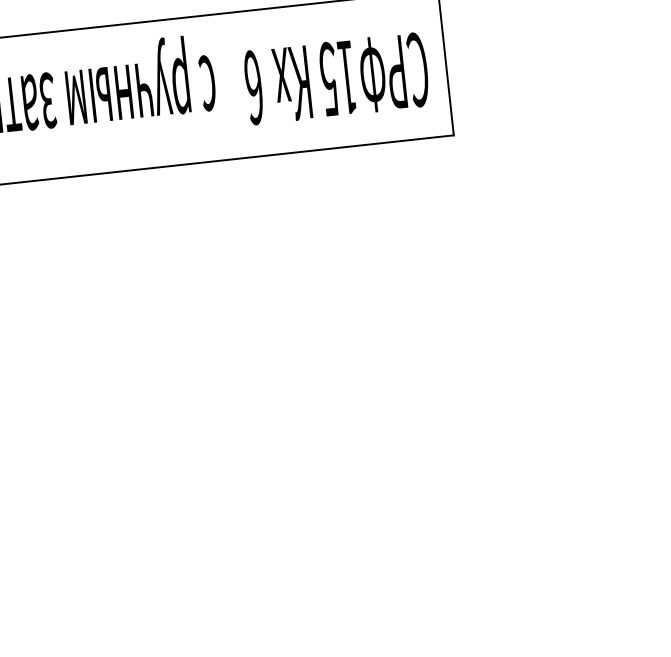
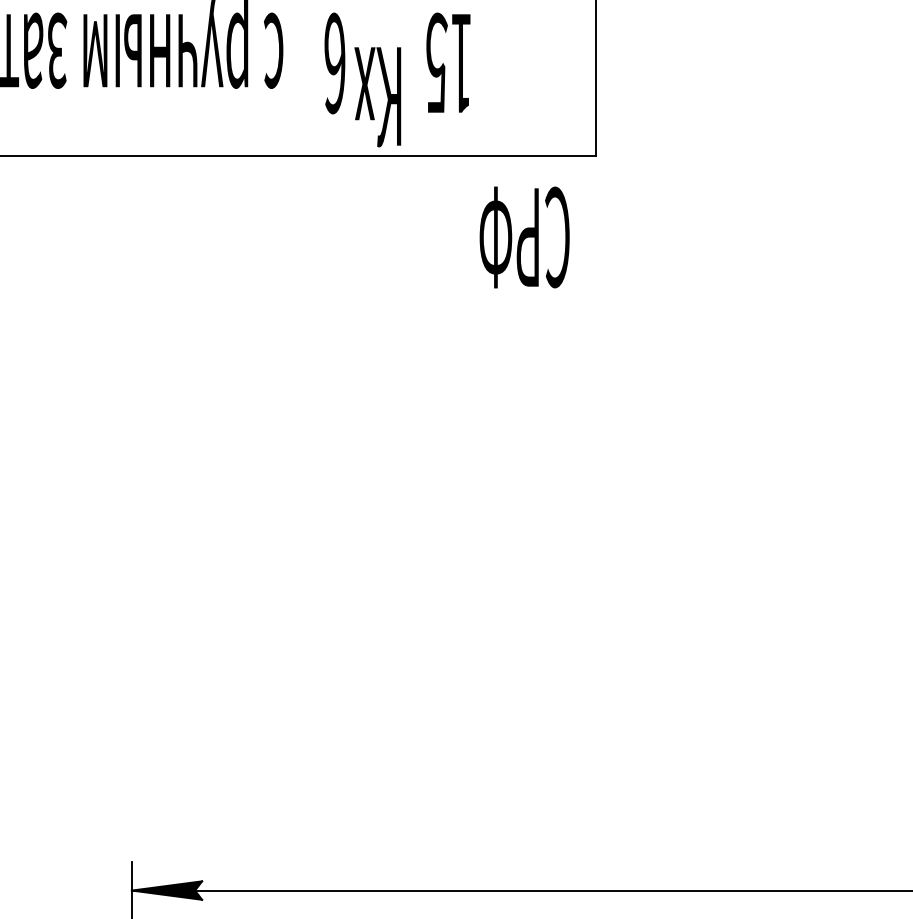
text: (393, 72) -> (524, 237), moved
text: (292, 84) -> (377, 97), moved

